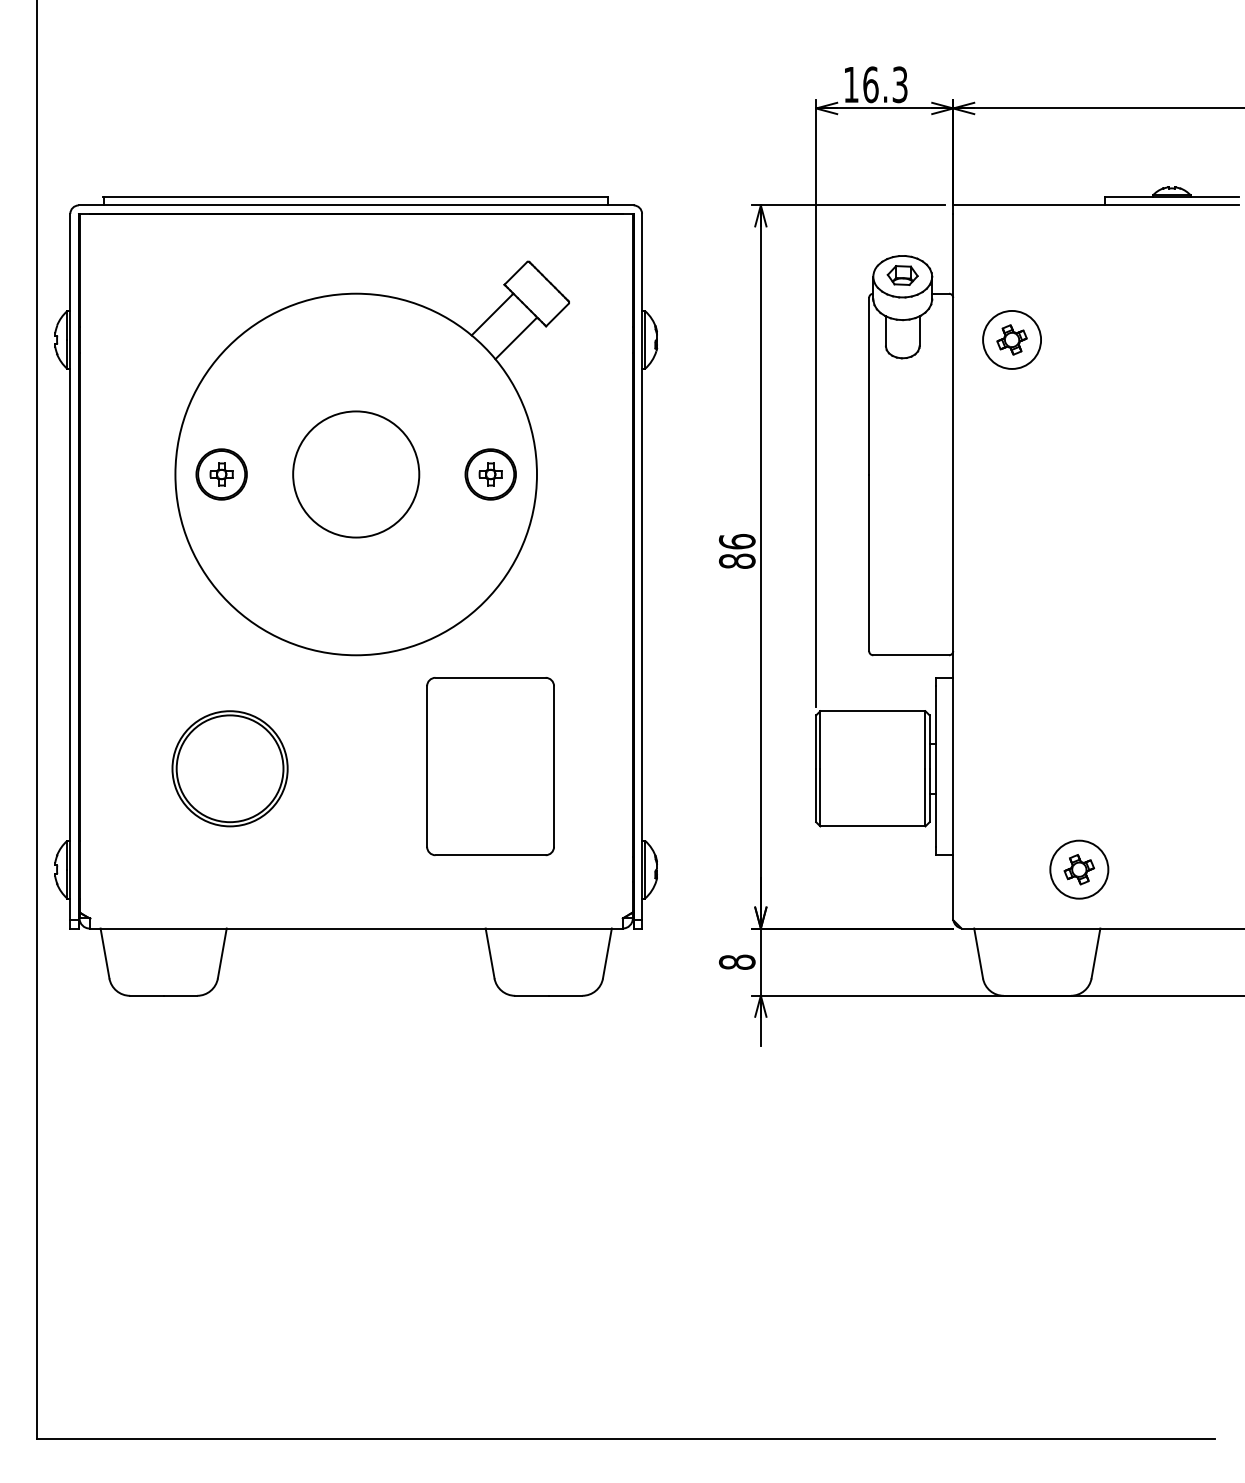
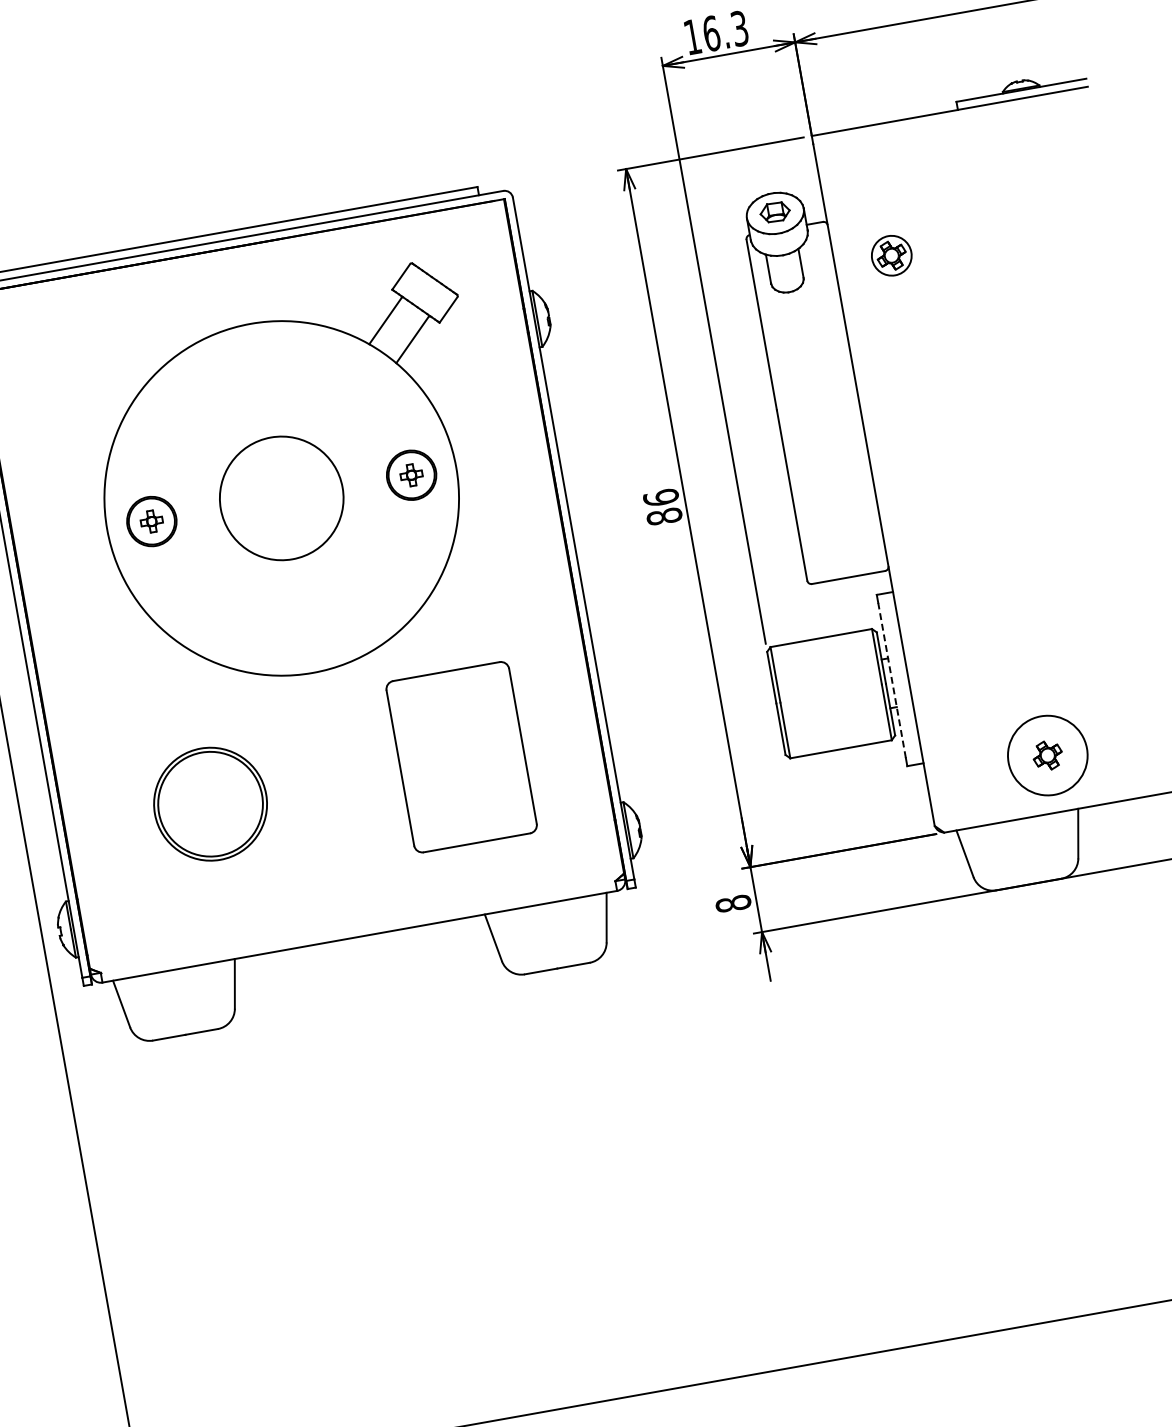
circle: (1012, 339) -> (892, 255), size x0.7
line: (936, 765) -> (891, 679), solid -> dashed
circle: (1079, 869) -> (1047, 755), size x1.4

